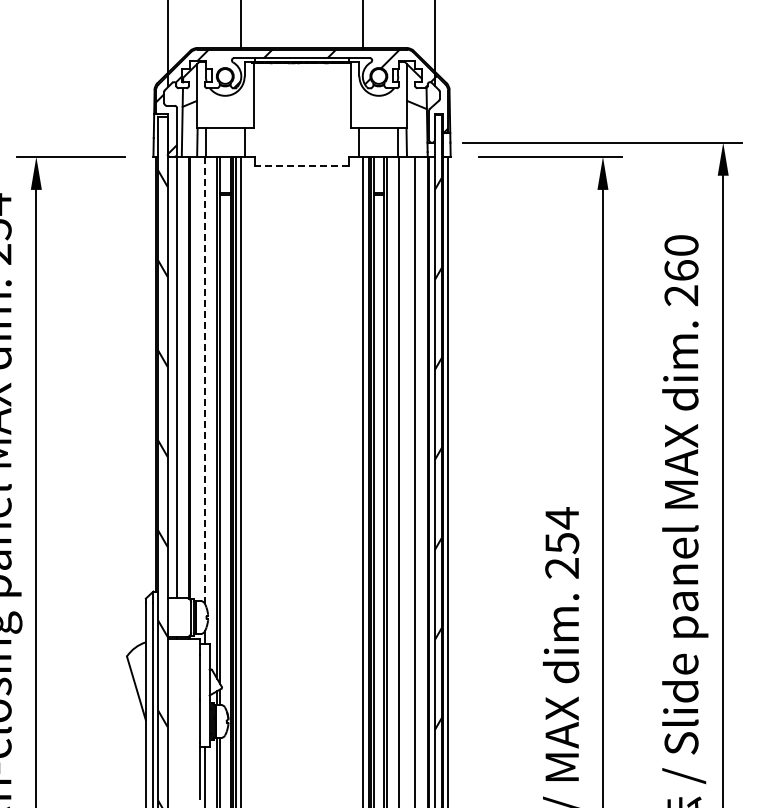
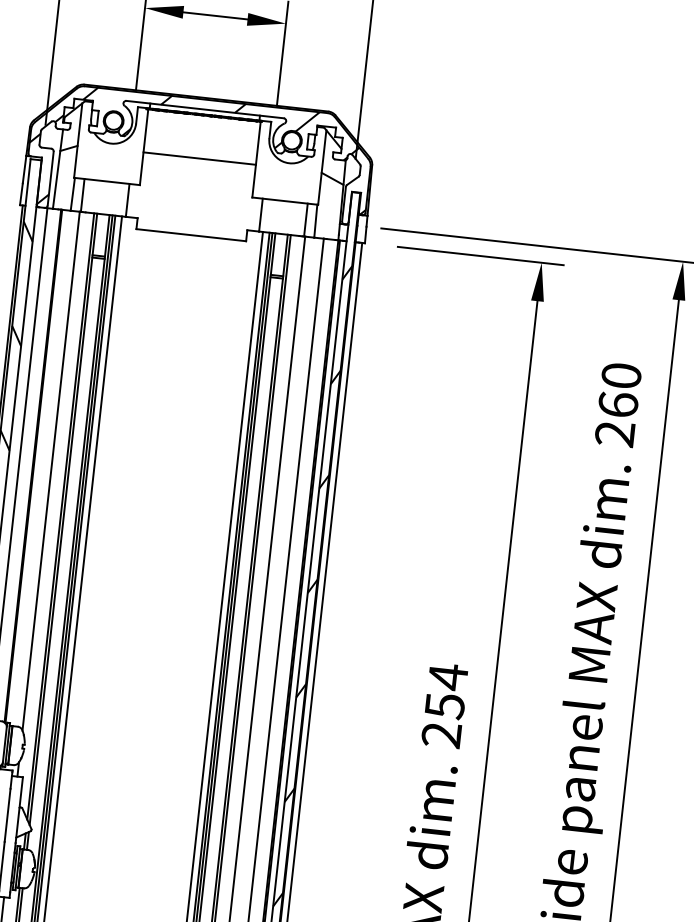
line: (301, 100) -> (199, 158), added
line: (301, 166) -> (190, 235), dashed -> solid
line: (204, 380) -> (50, 471), dashed -> solid

